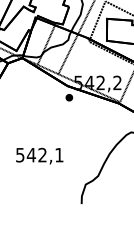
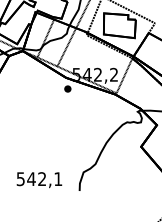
text: (39, 156) -> (39, 180), moved

